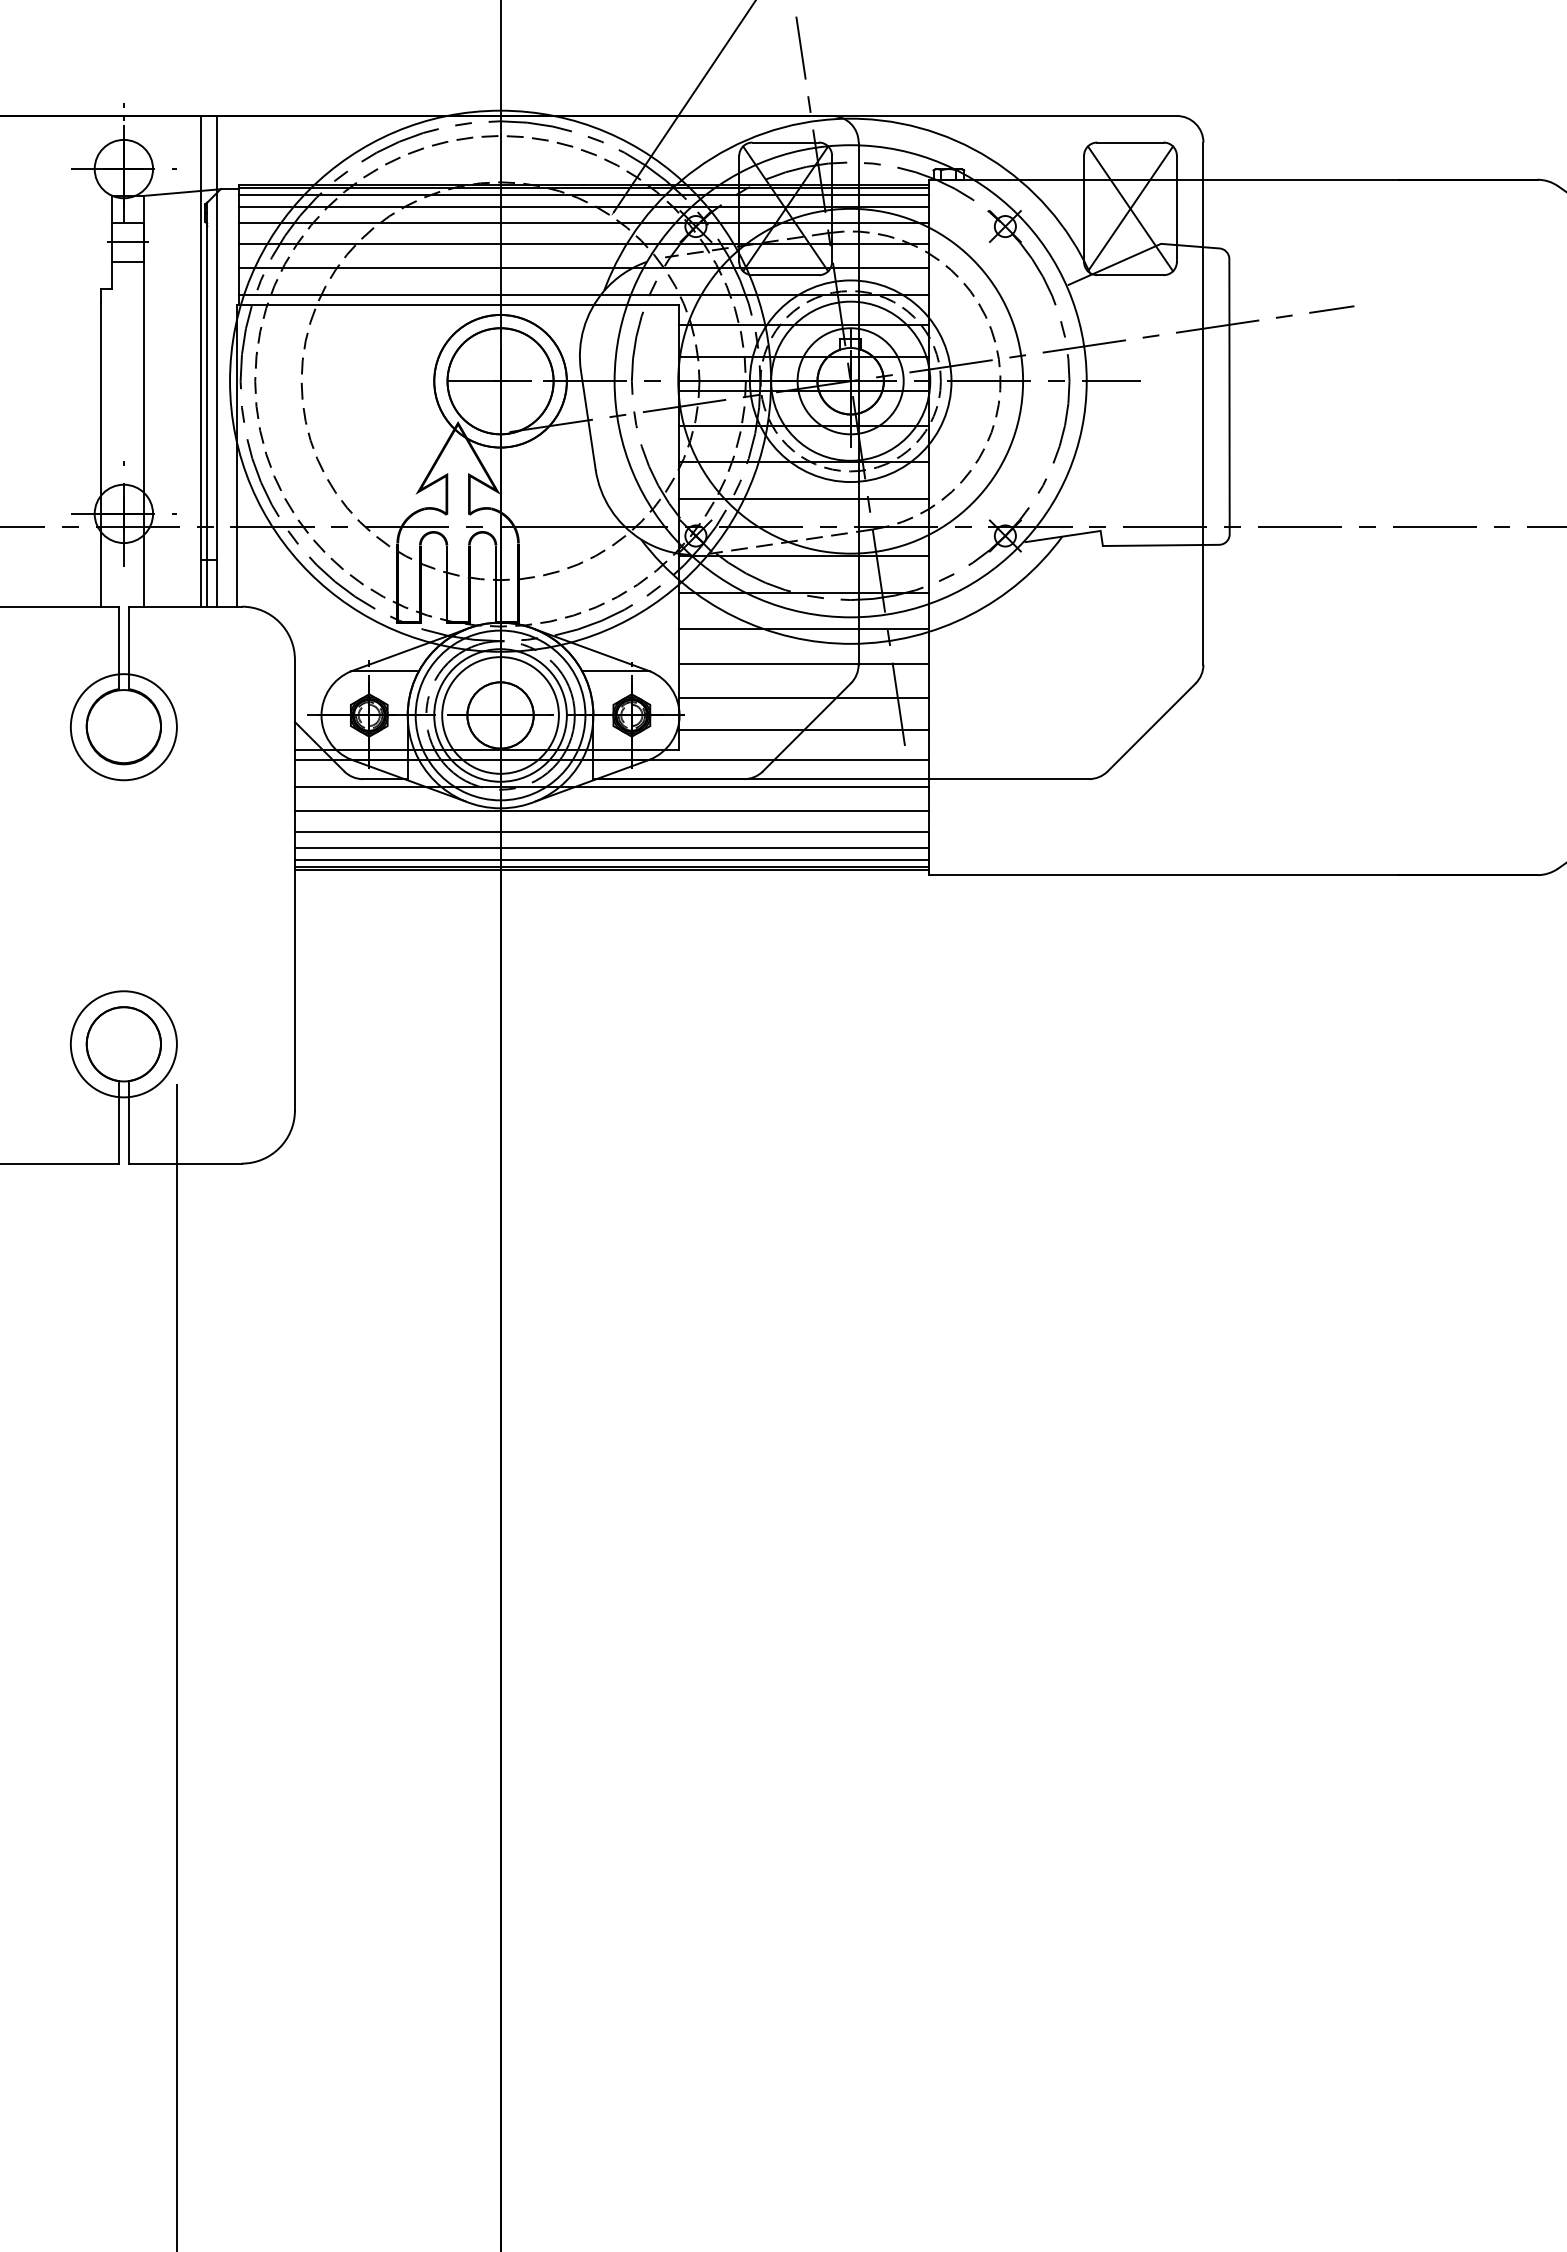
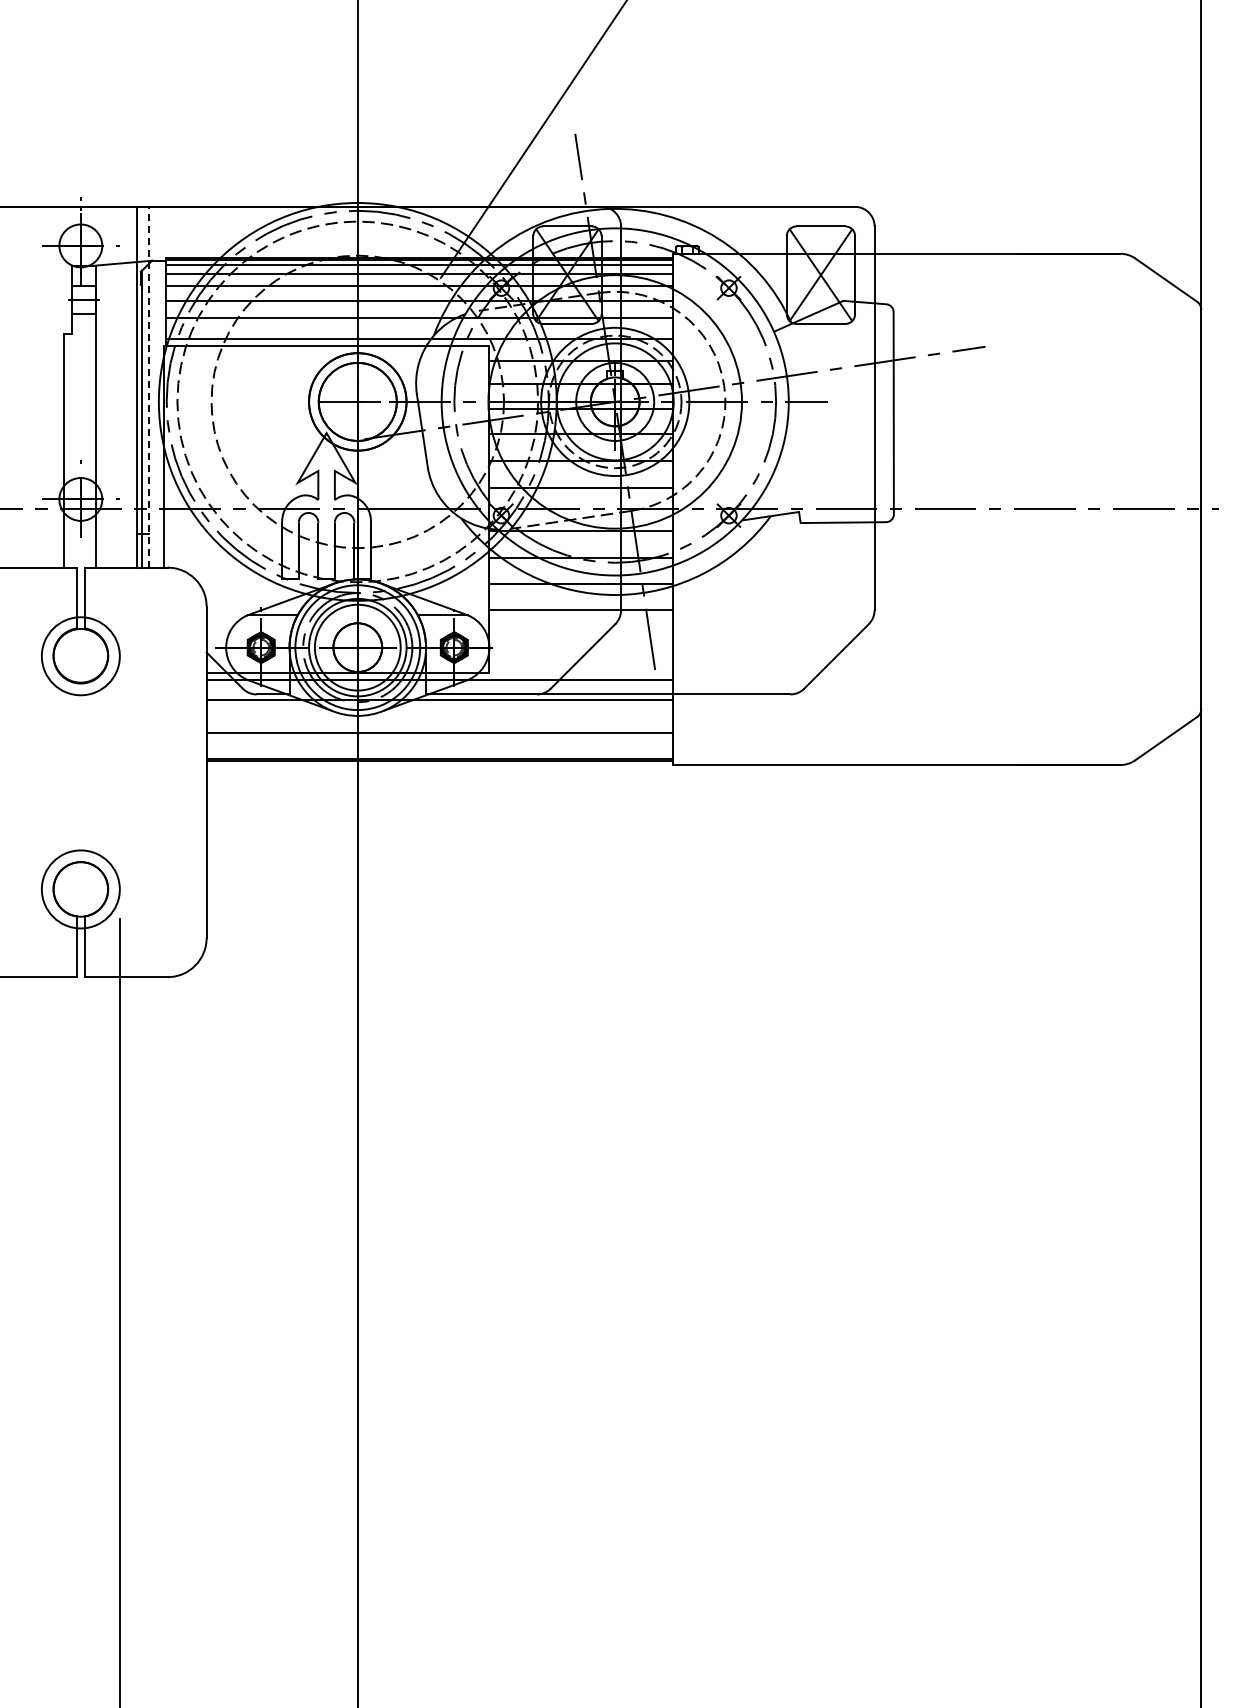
line: (217, 360) -> (149, 386), solid -> dashed
line: (803, 697) -> (580, 634), removed
line: (803, 730) -> (580, 658), removed
line: (611, 811) -> (439, 718), removed
line: (611, 848) -> (439, 745), removed
line: (611, 859) -> (439, 753), removed

